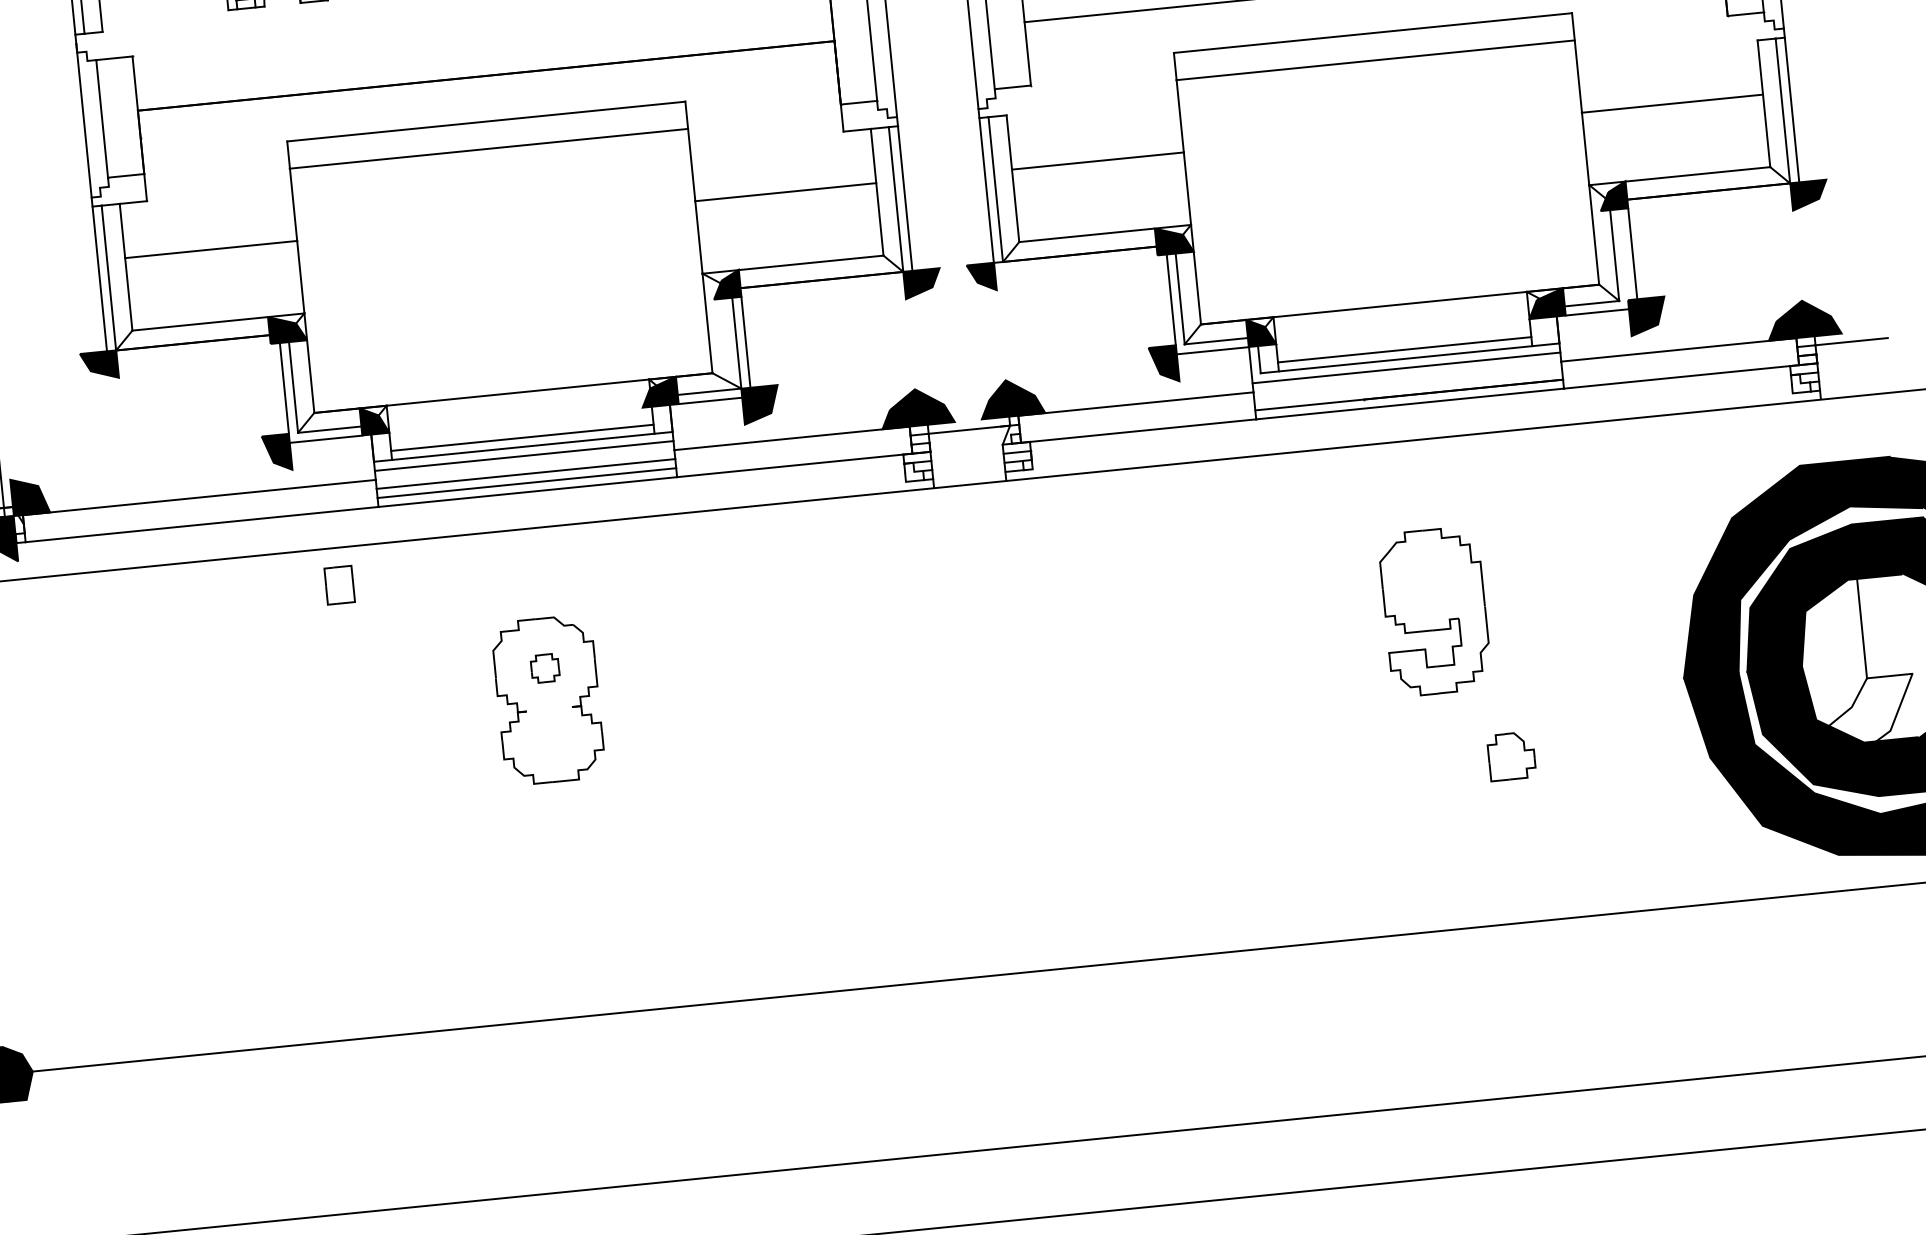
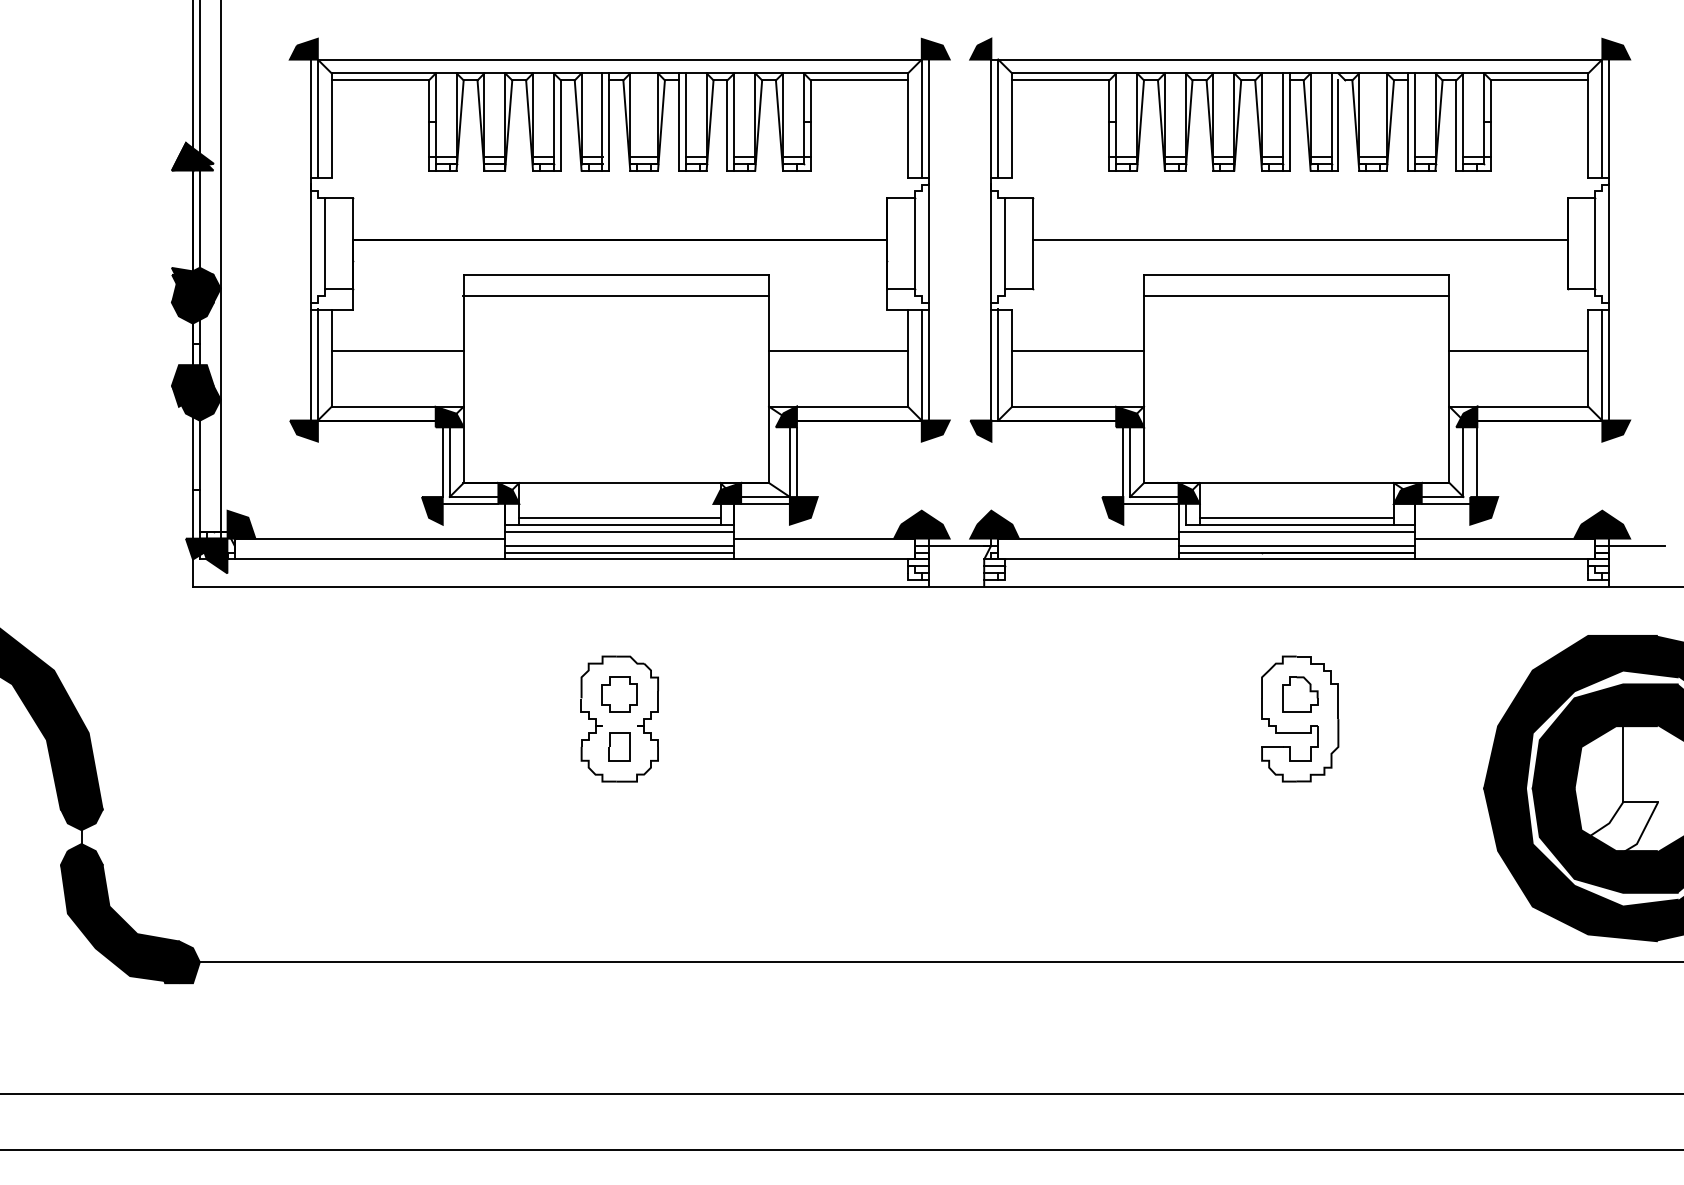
line: (1407, 385) -> (1296, 545), added
part: (339, 584) -> (619, 746), moved
part: (544, 668) -> (619, 694), size x1.67
part: (1511, 755) -> (1300, 694), moved

